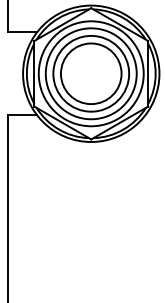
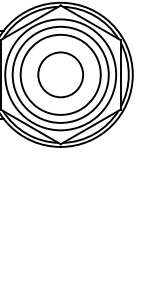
circle: (90, 73) -> (59, 74), size x0.7

